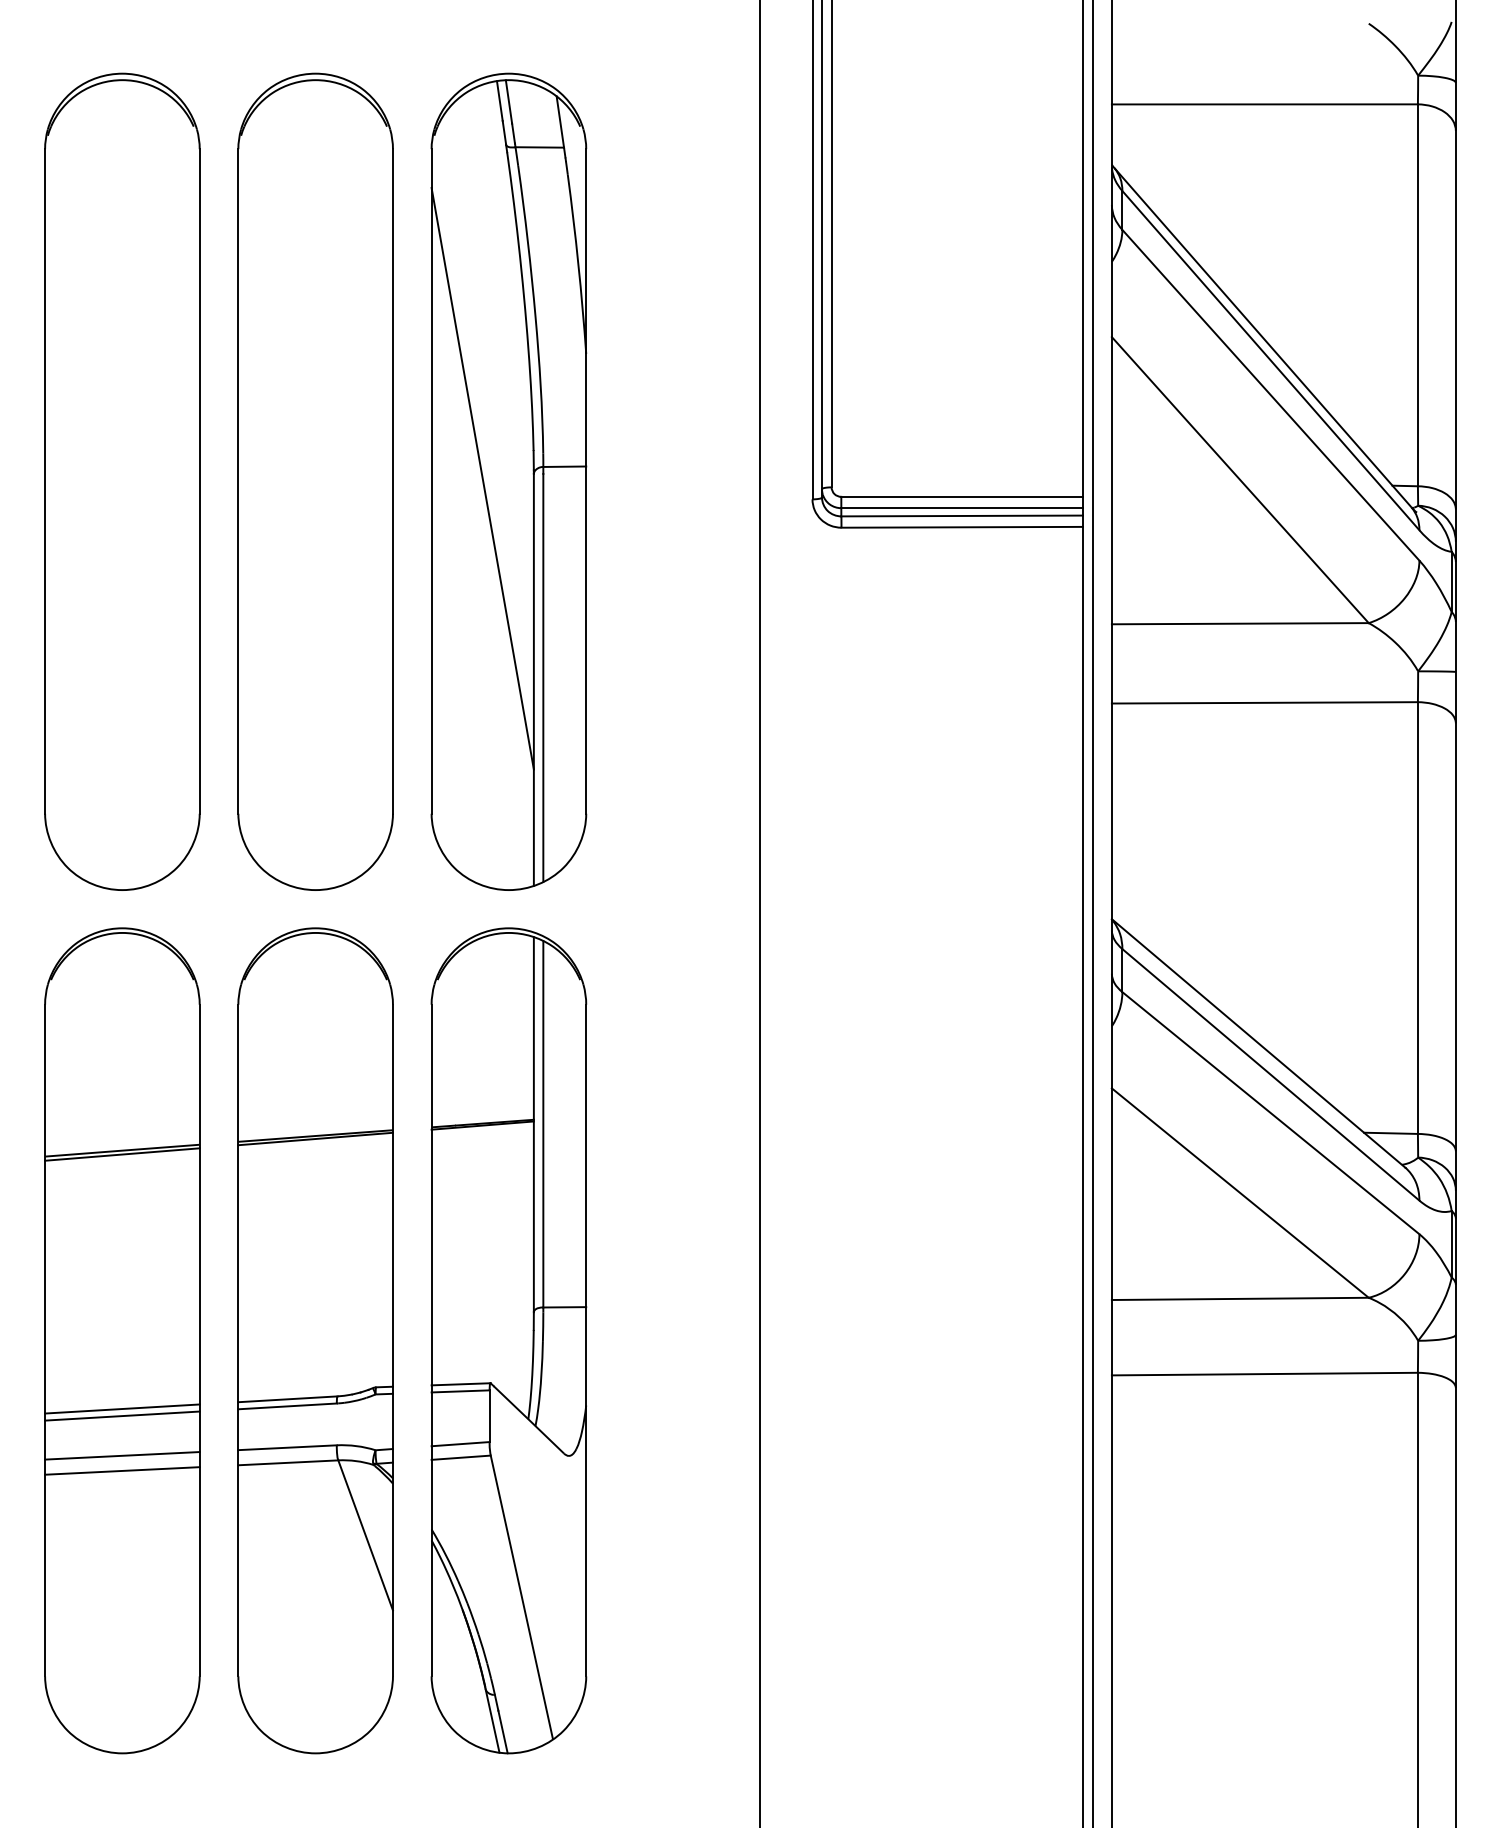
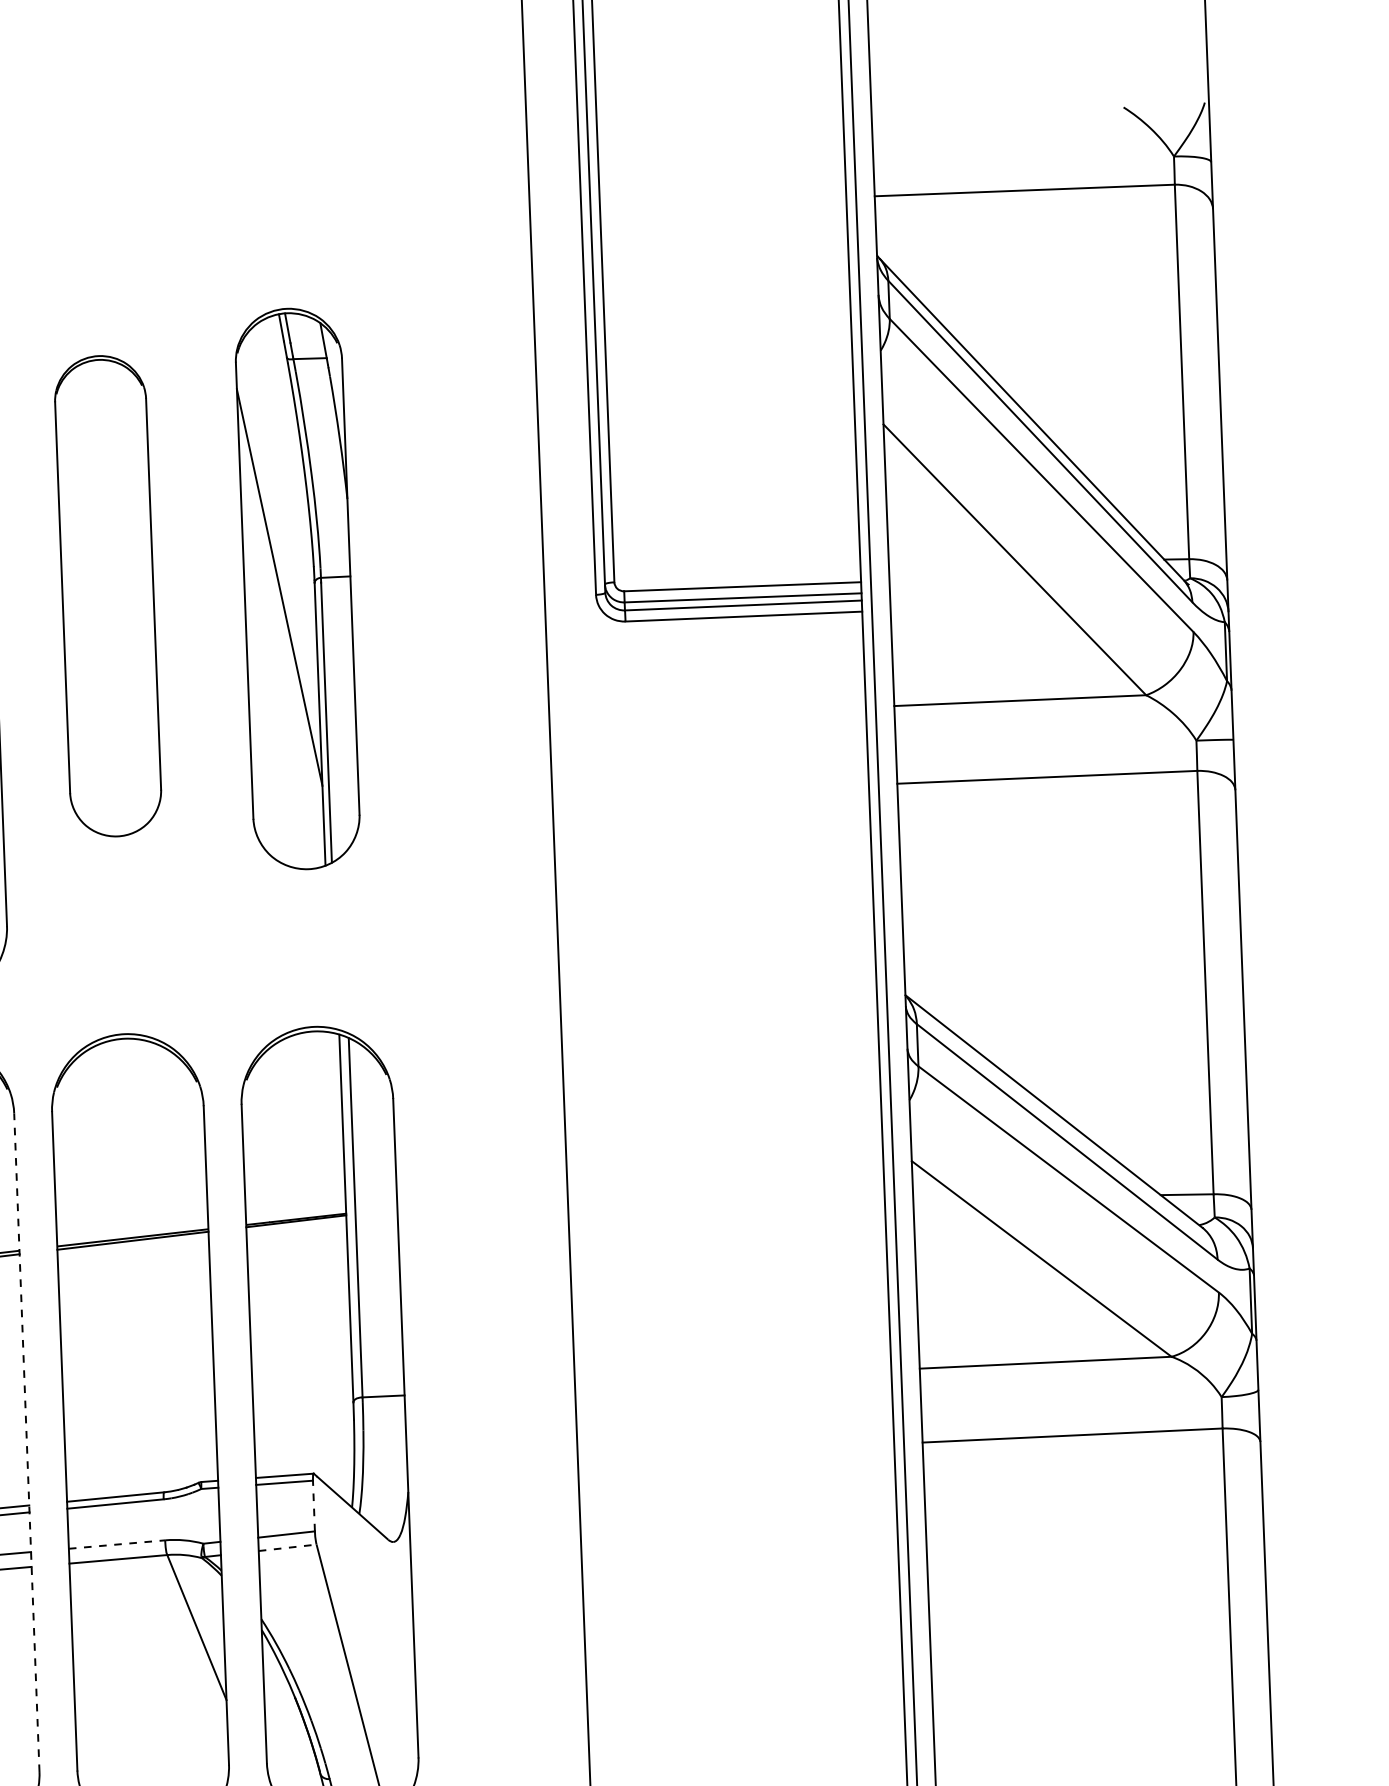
part: (315, 481) -> (108, 596), size x0.6
part: (508, 481) -> (297, 588), size x0.7
line: (199, 1340) -> (26, 1442), solid -> dashed
line: (489, 1416) -> (313, 1506), solid -> dashed
line: (288, 1447) -> (117, 1544), solid -> dashed
line: (461, 1457) -> (287, 1547), solid -> dashed

